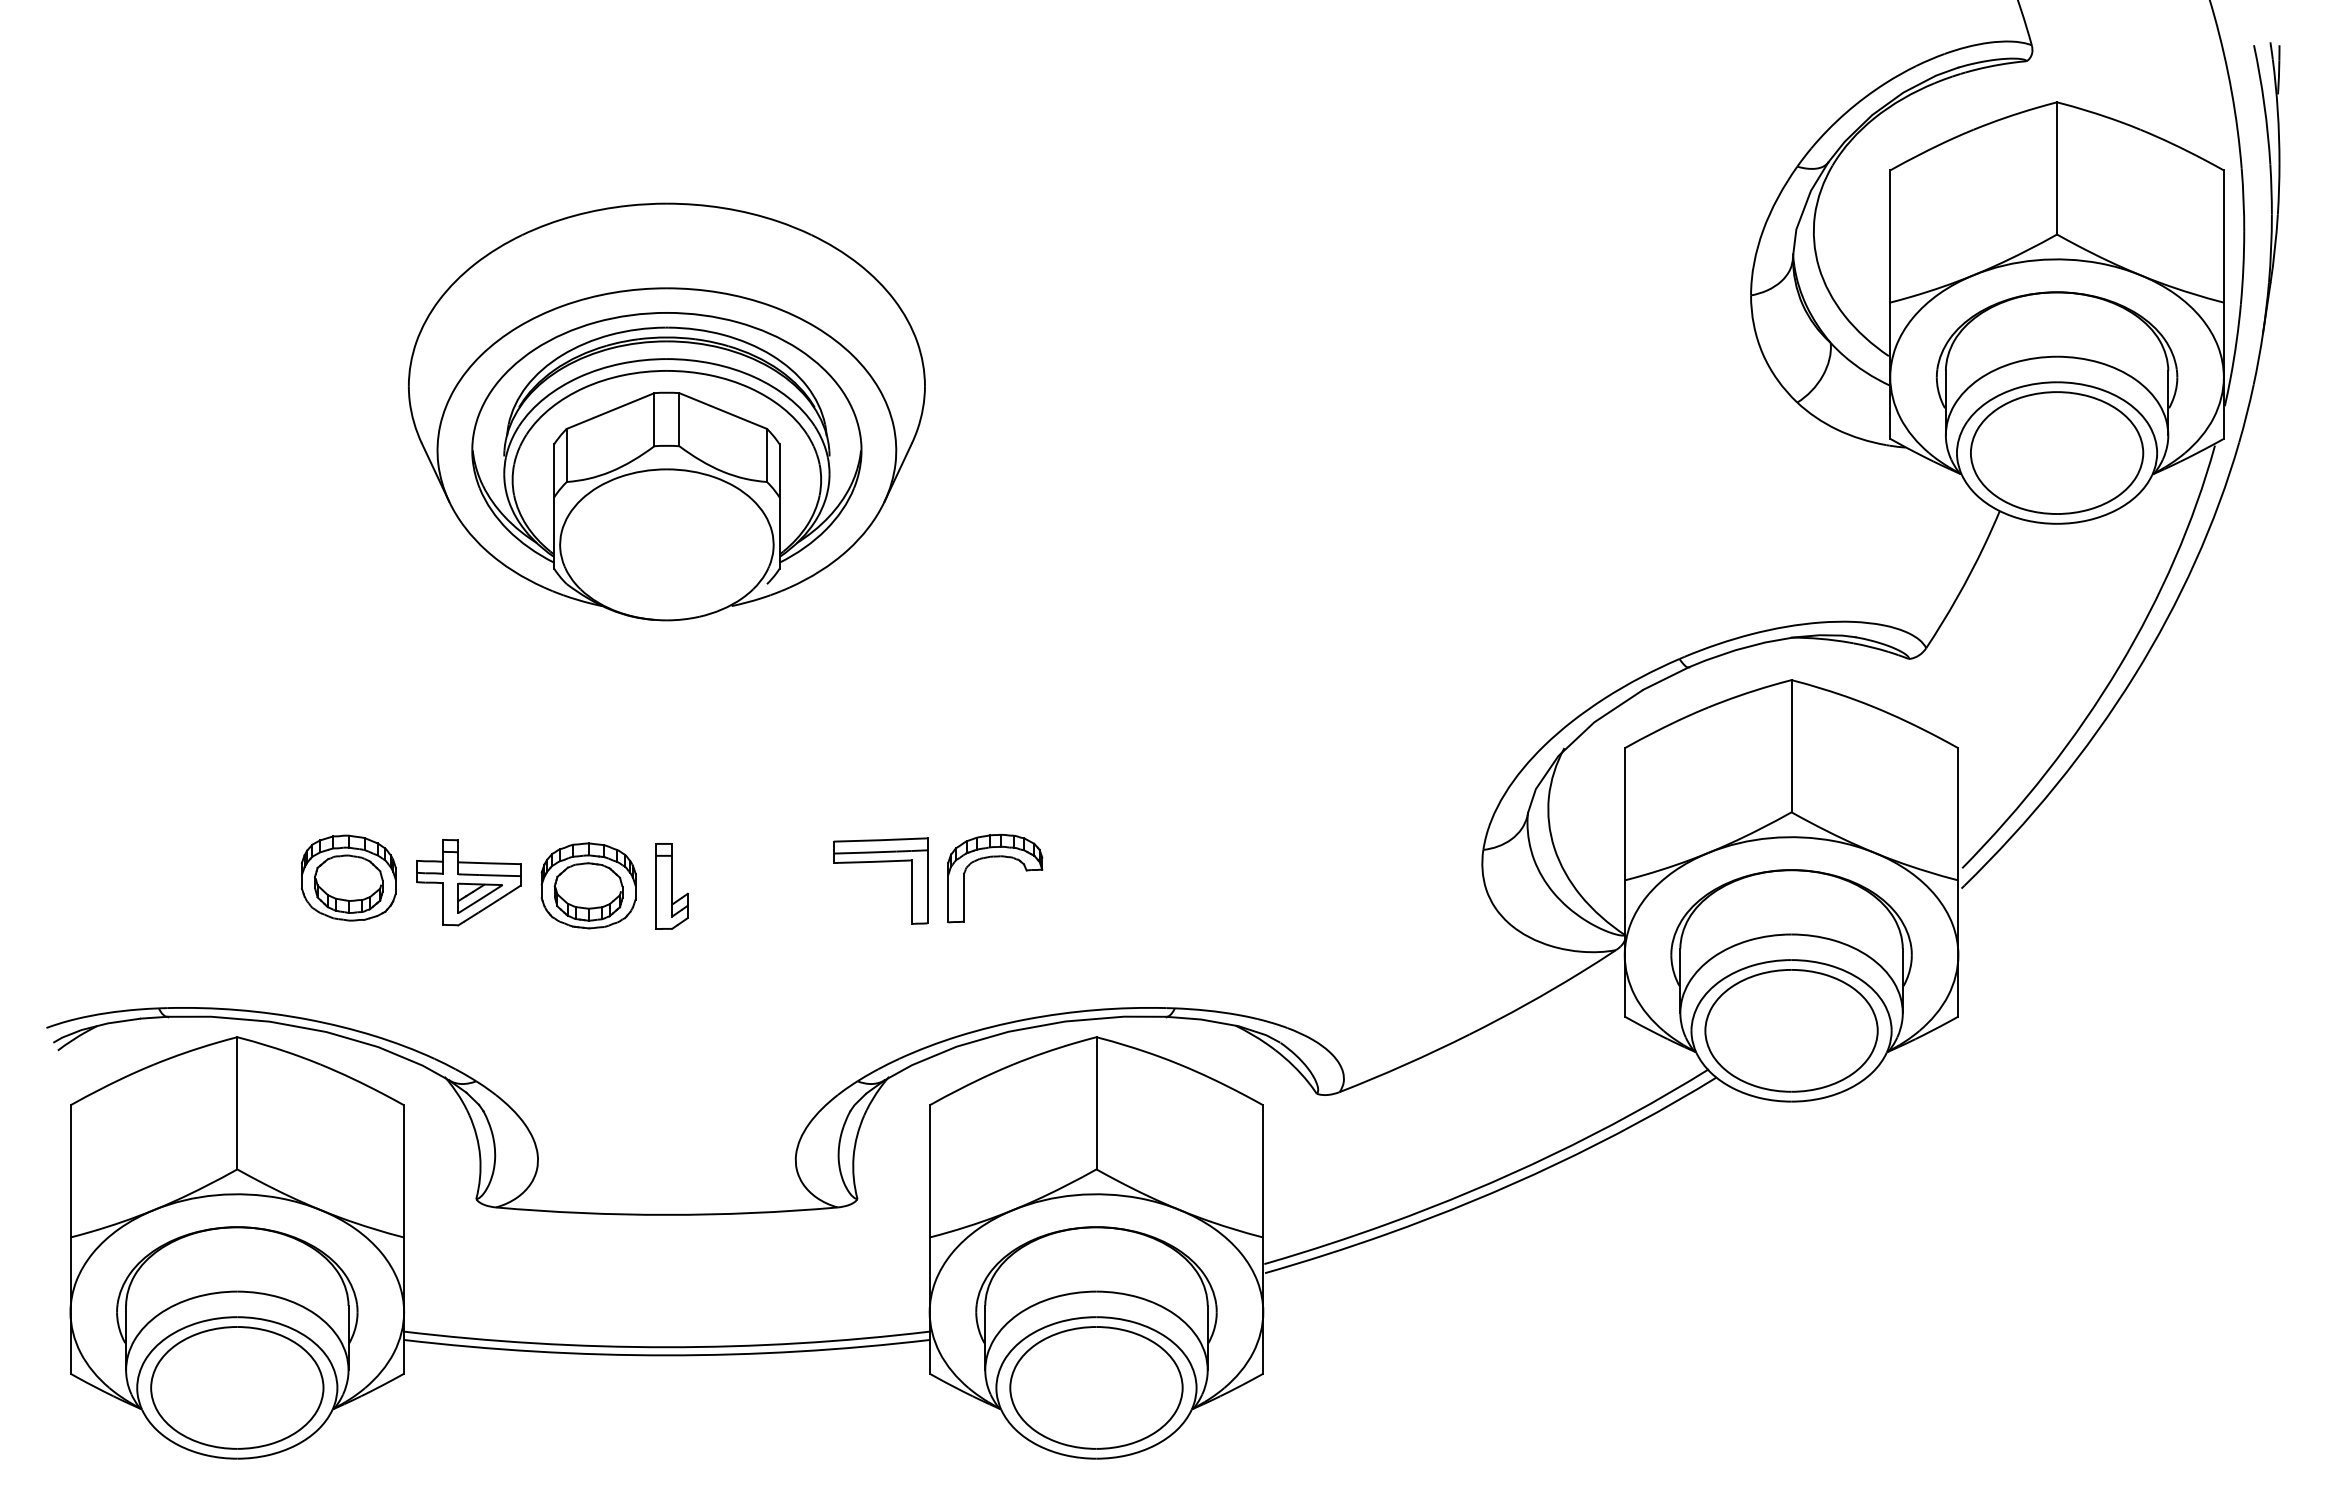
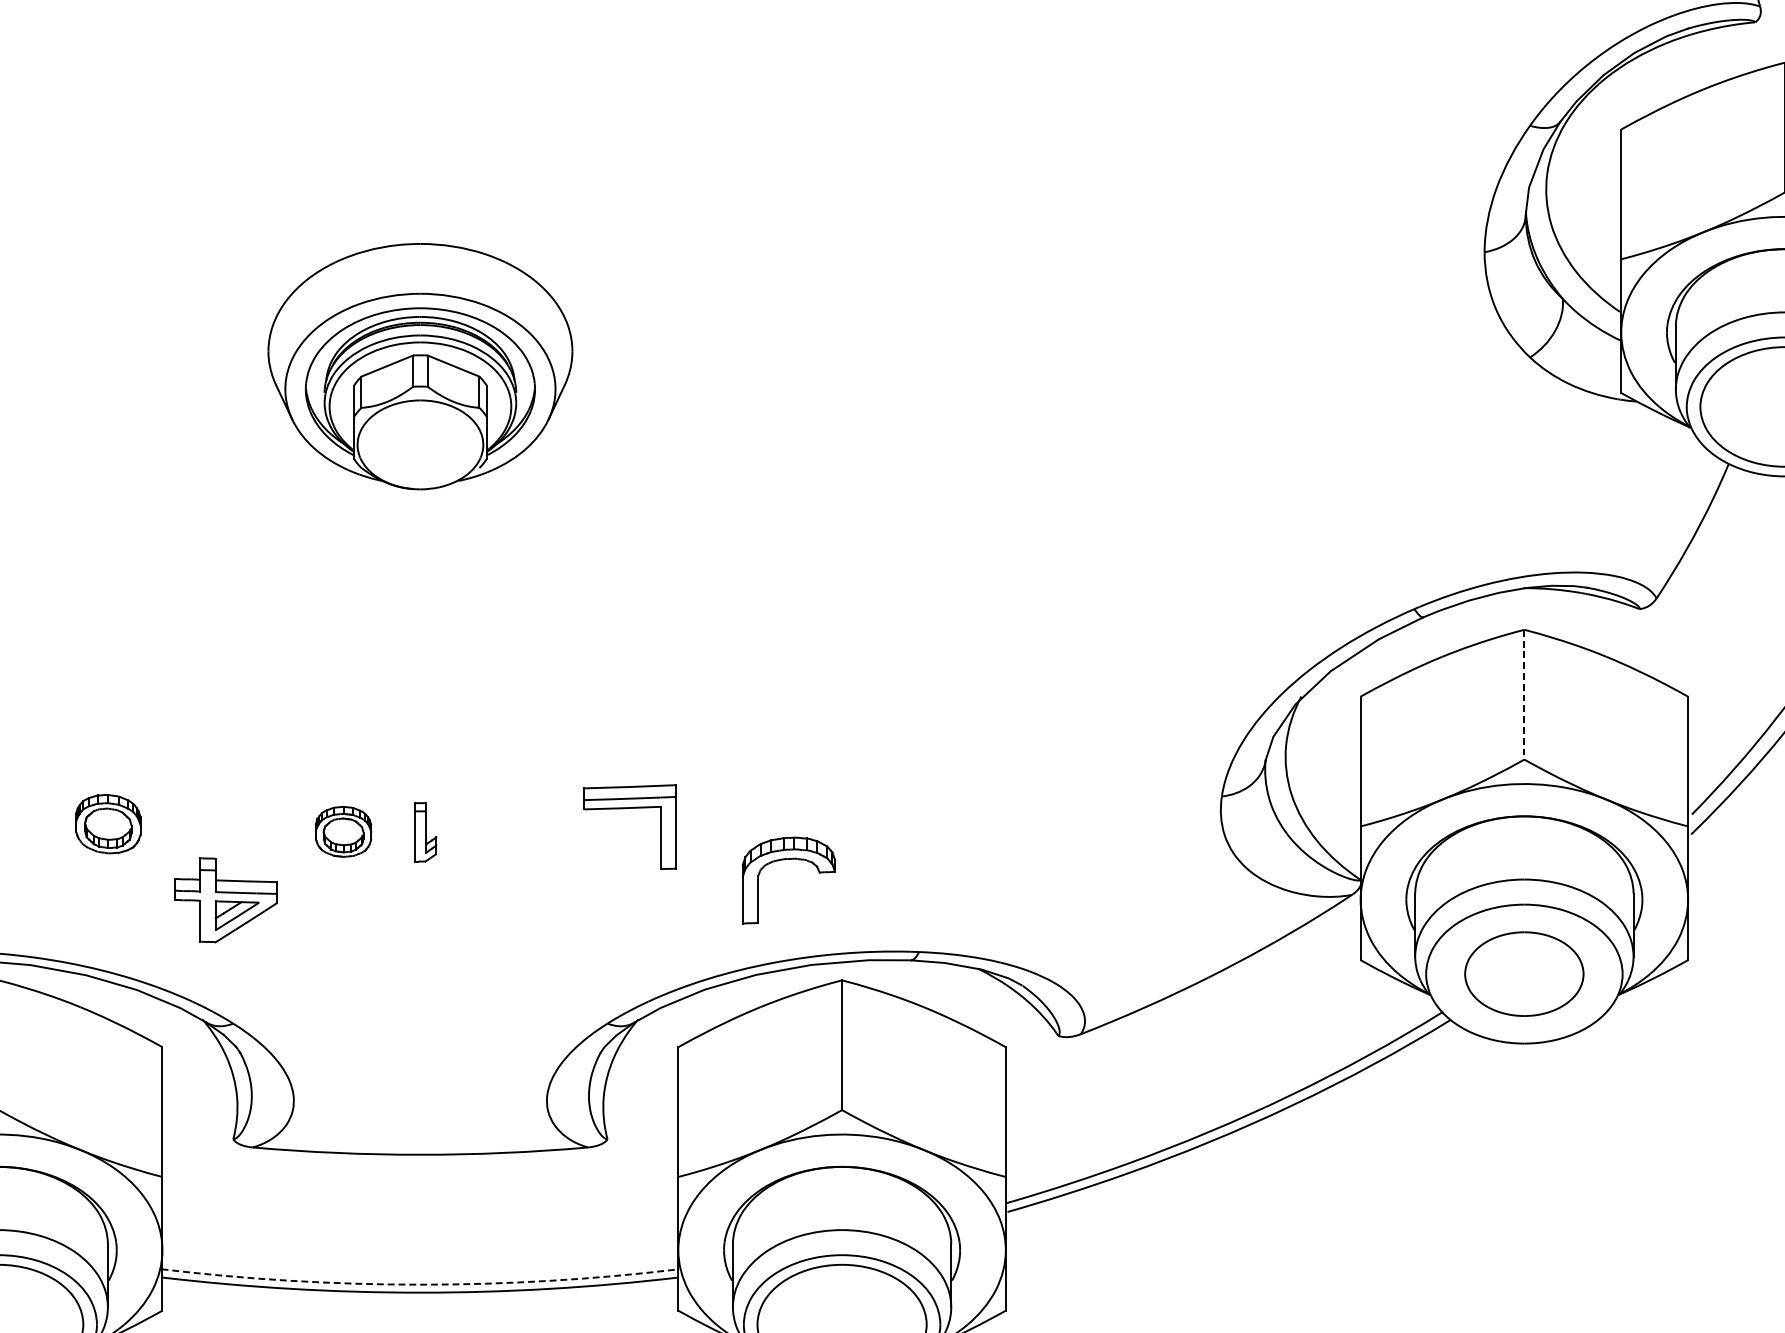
part: (666, 411) -> (420, 366), size x0.6
line: (1791, 746) -> (1524, 694), solid -> dashed
part: (995, 857) -> (789, 859), moved
part: (348, 877) -> (107, 823), size x0.7
part: (468, 882) -> (225, 900), moved
part: (588, 885) -> (343, 831), size x0.6
part: (671, 886) -> (424, 832), size x0.7
part: (1791, 1030) -> (1524, 973), size x0.7
arc: (666, 1347) -> (420, 1284), solid -> dashed

